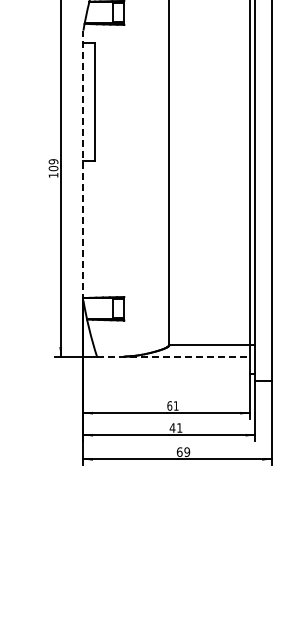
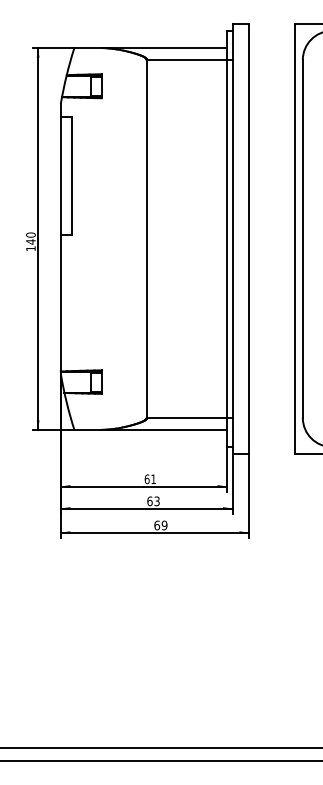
text: (53, 165) -> (30, 238), 109 -> 140
line: (83, 165) -> (60, 238), dashed -> solid
line: (174, 356) -> (151, 429), dashed -> solid
text: (176, 428) -> (153, 501), 41 -> 63

